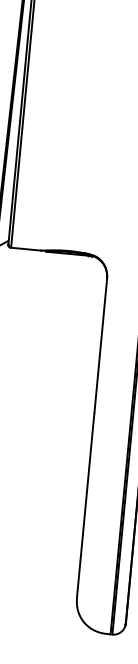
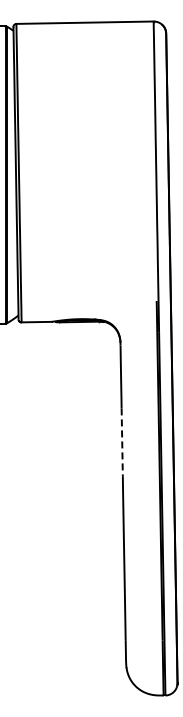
line: (97, 379) -> (122, 443), solid -> dashed

